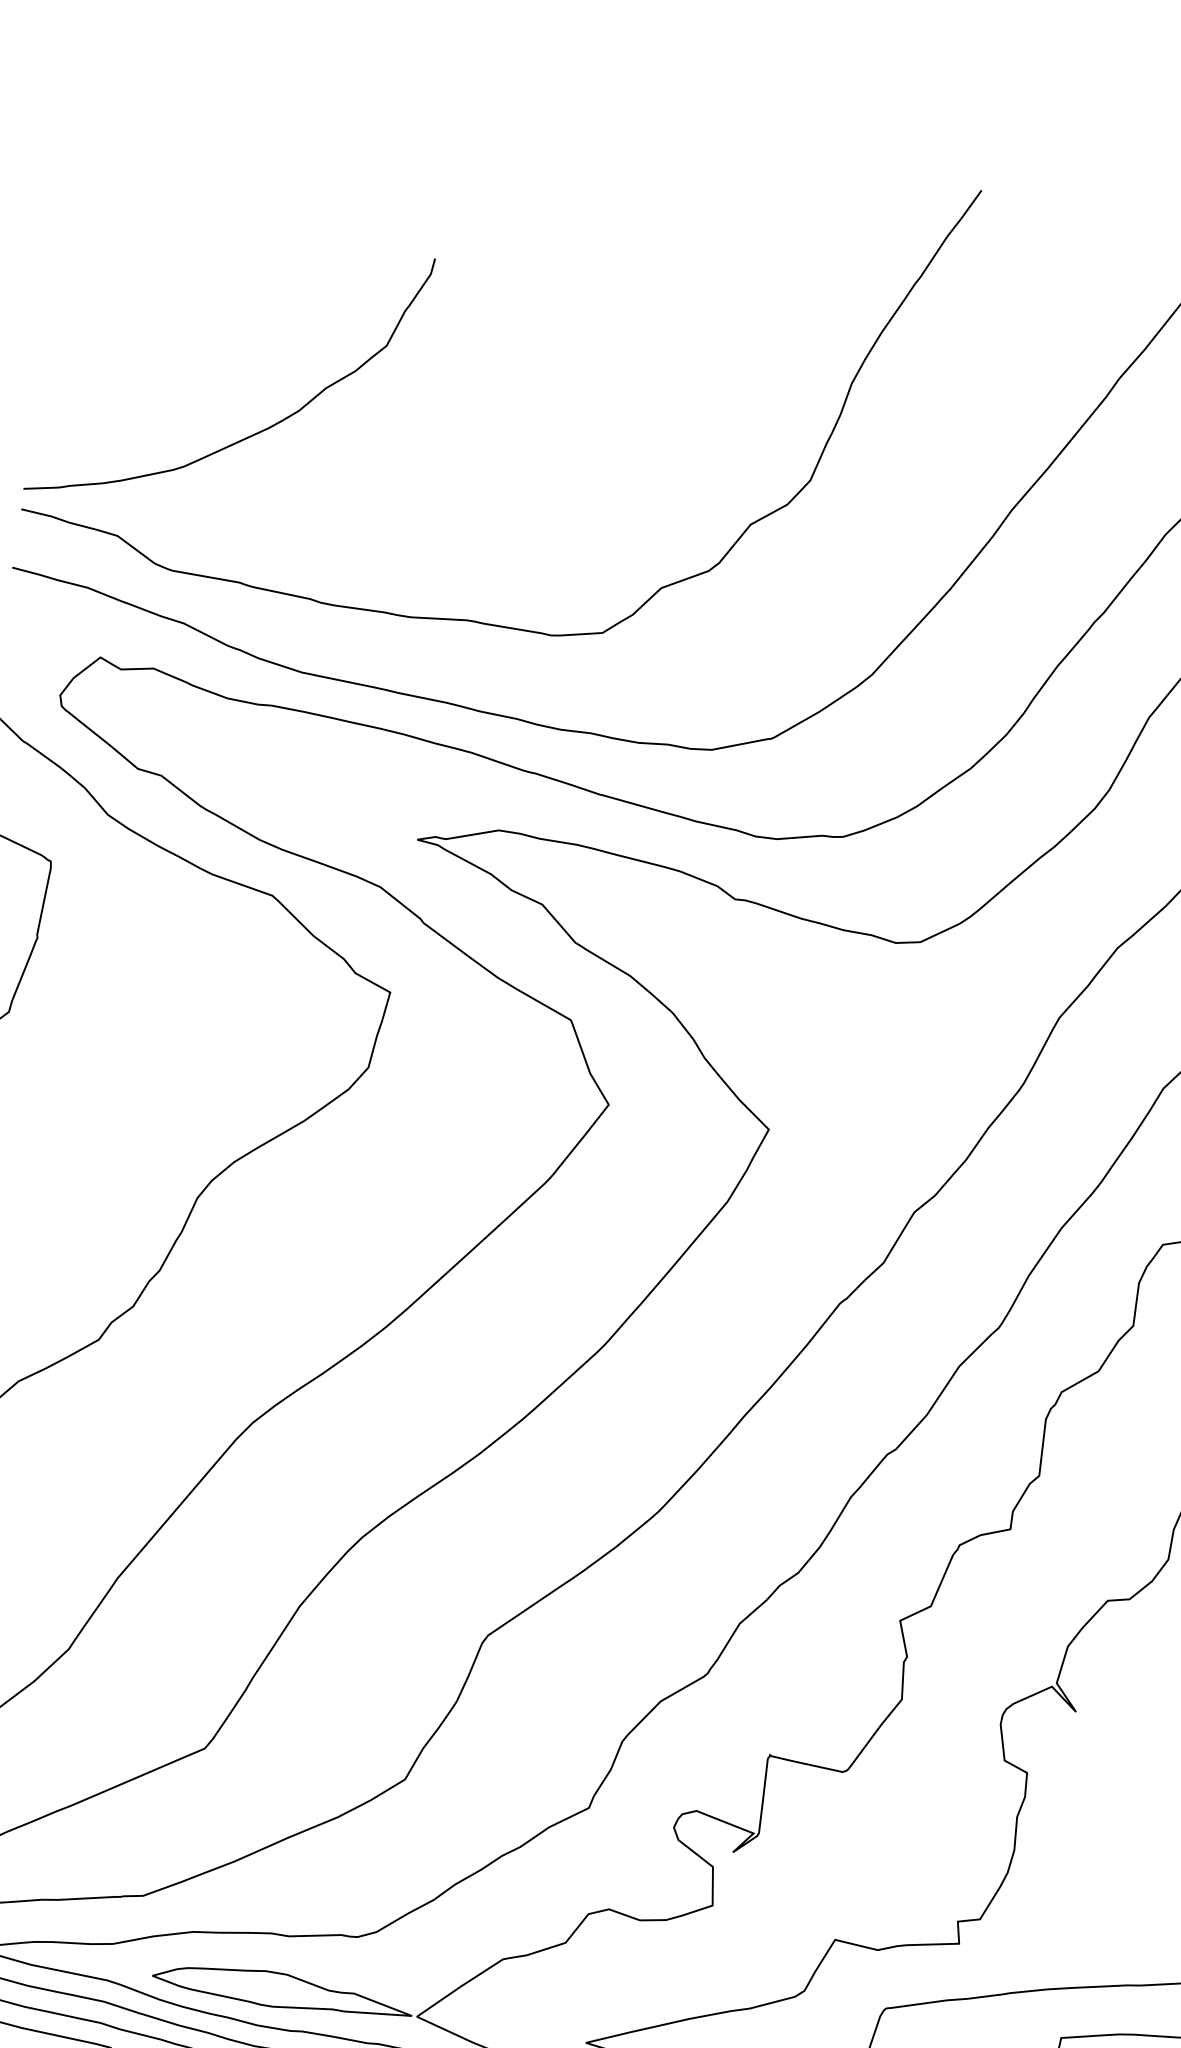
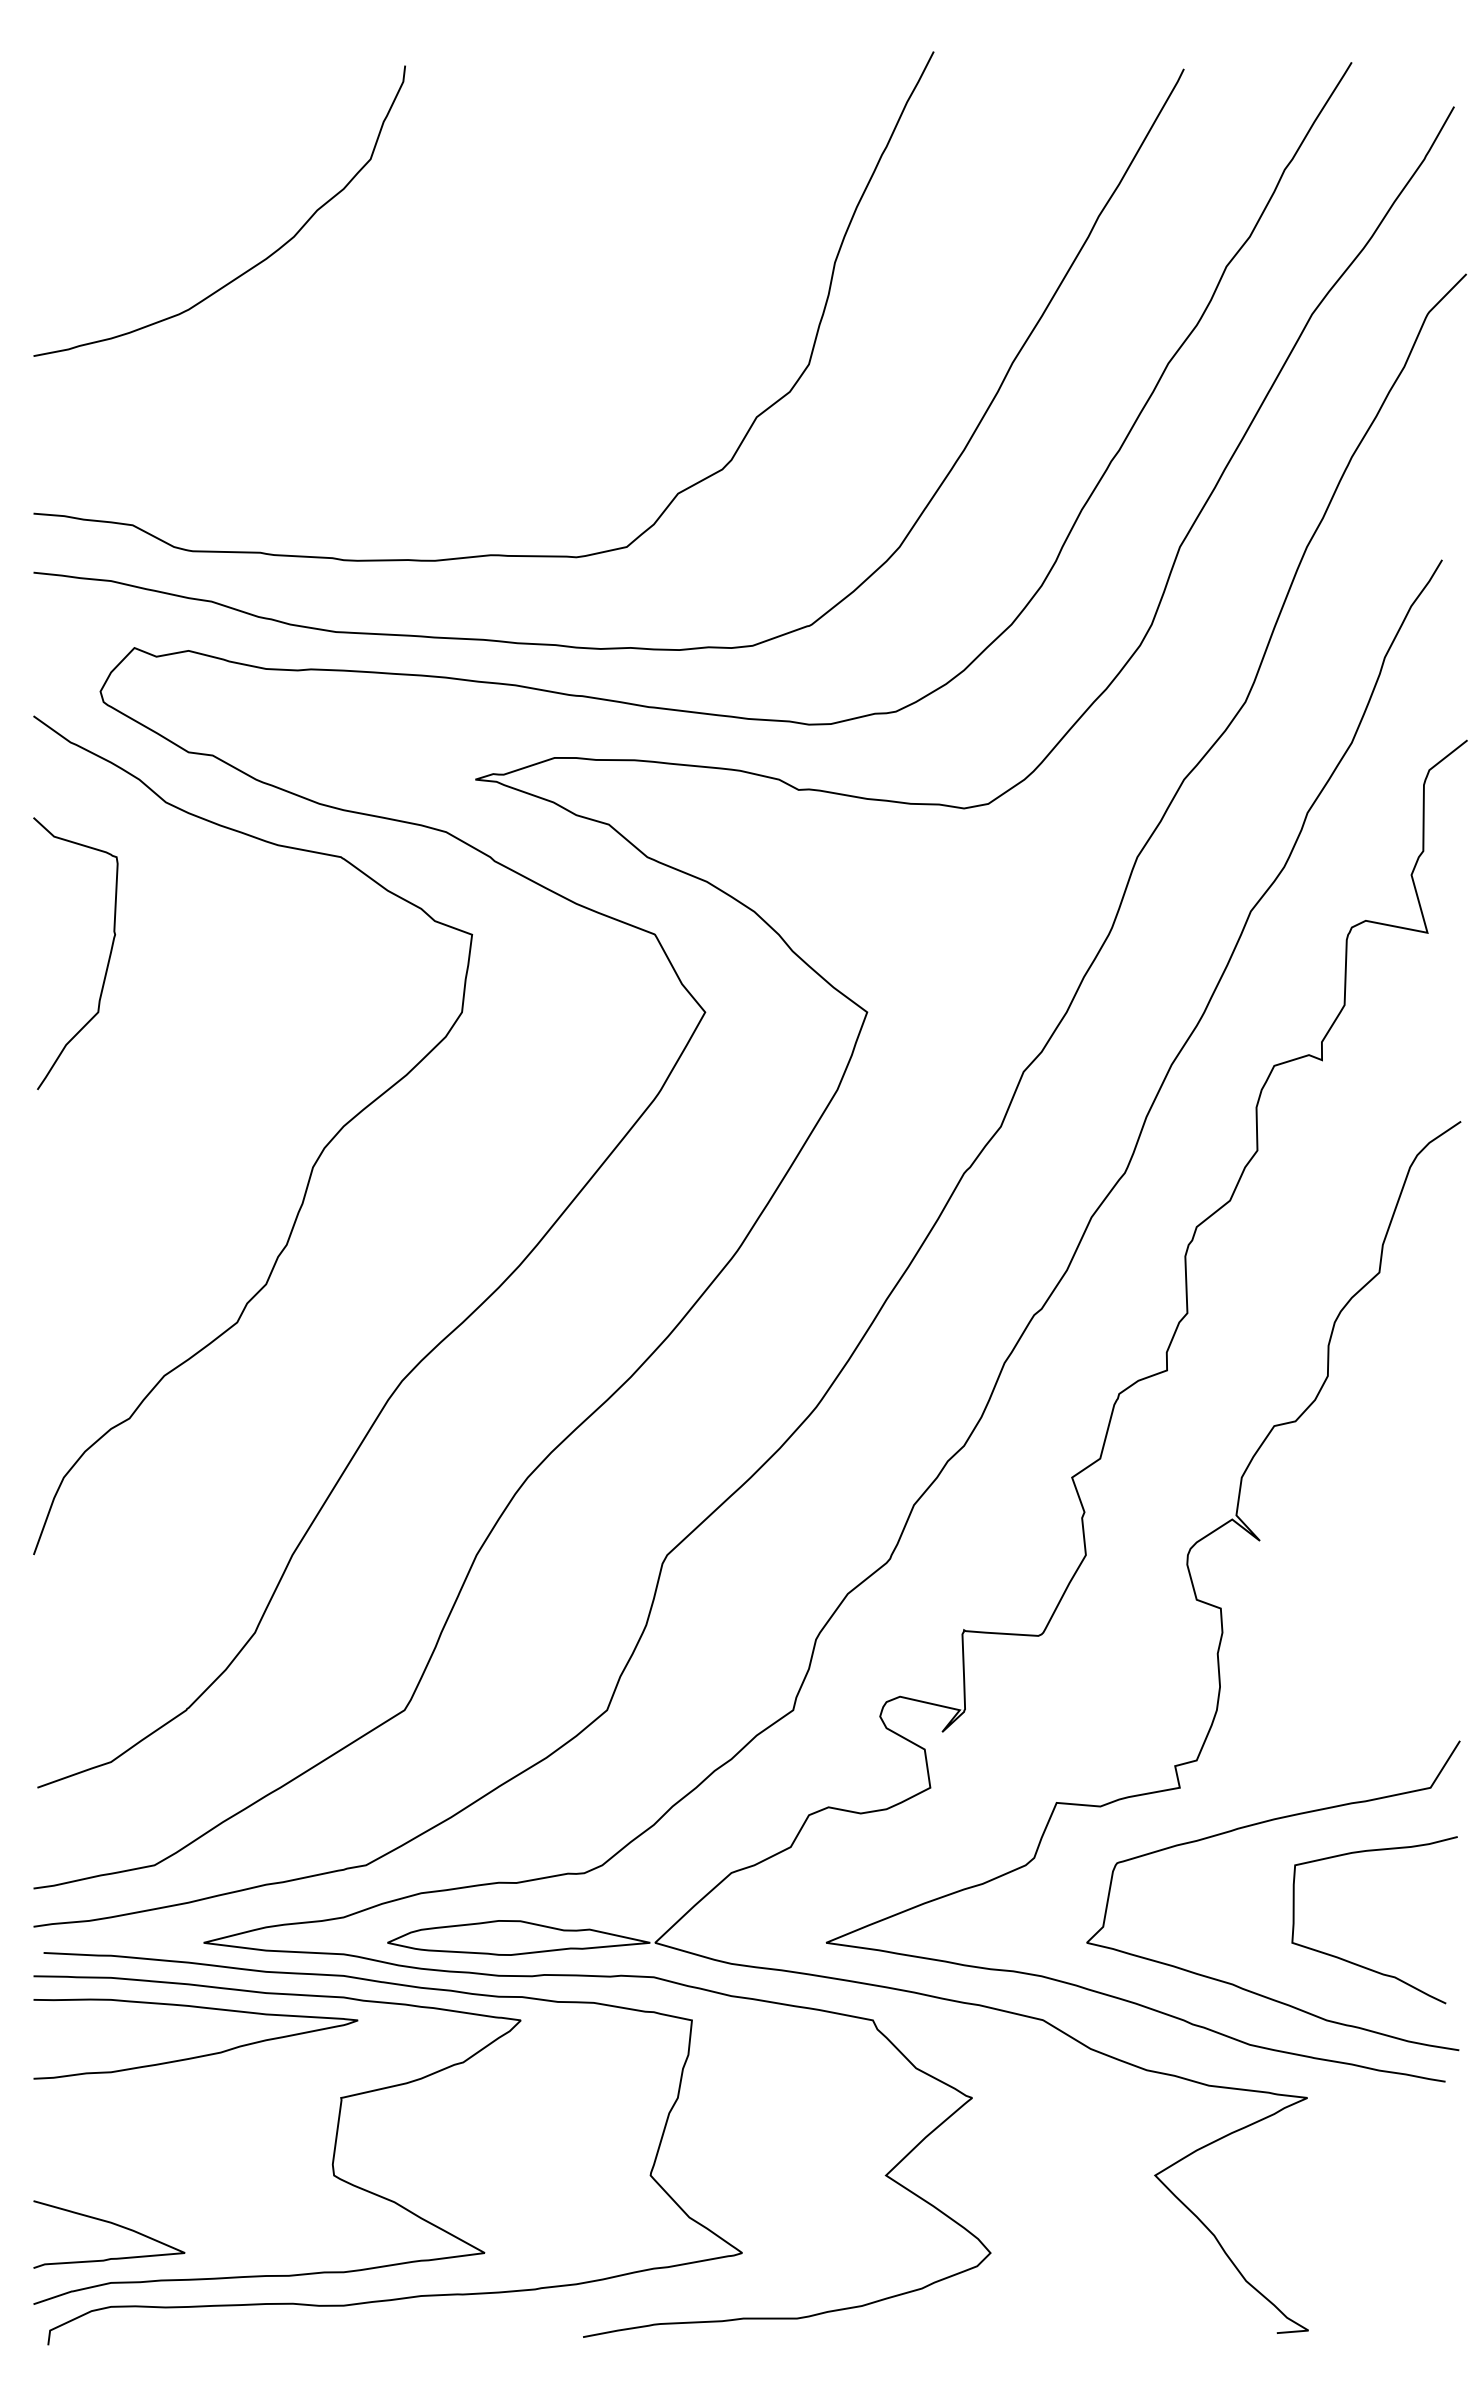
curve: (256, 432) -> (255, 264), moved

